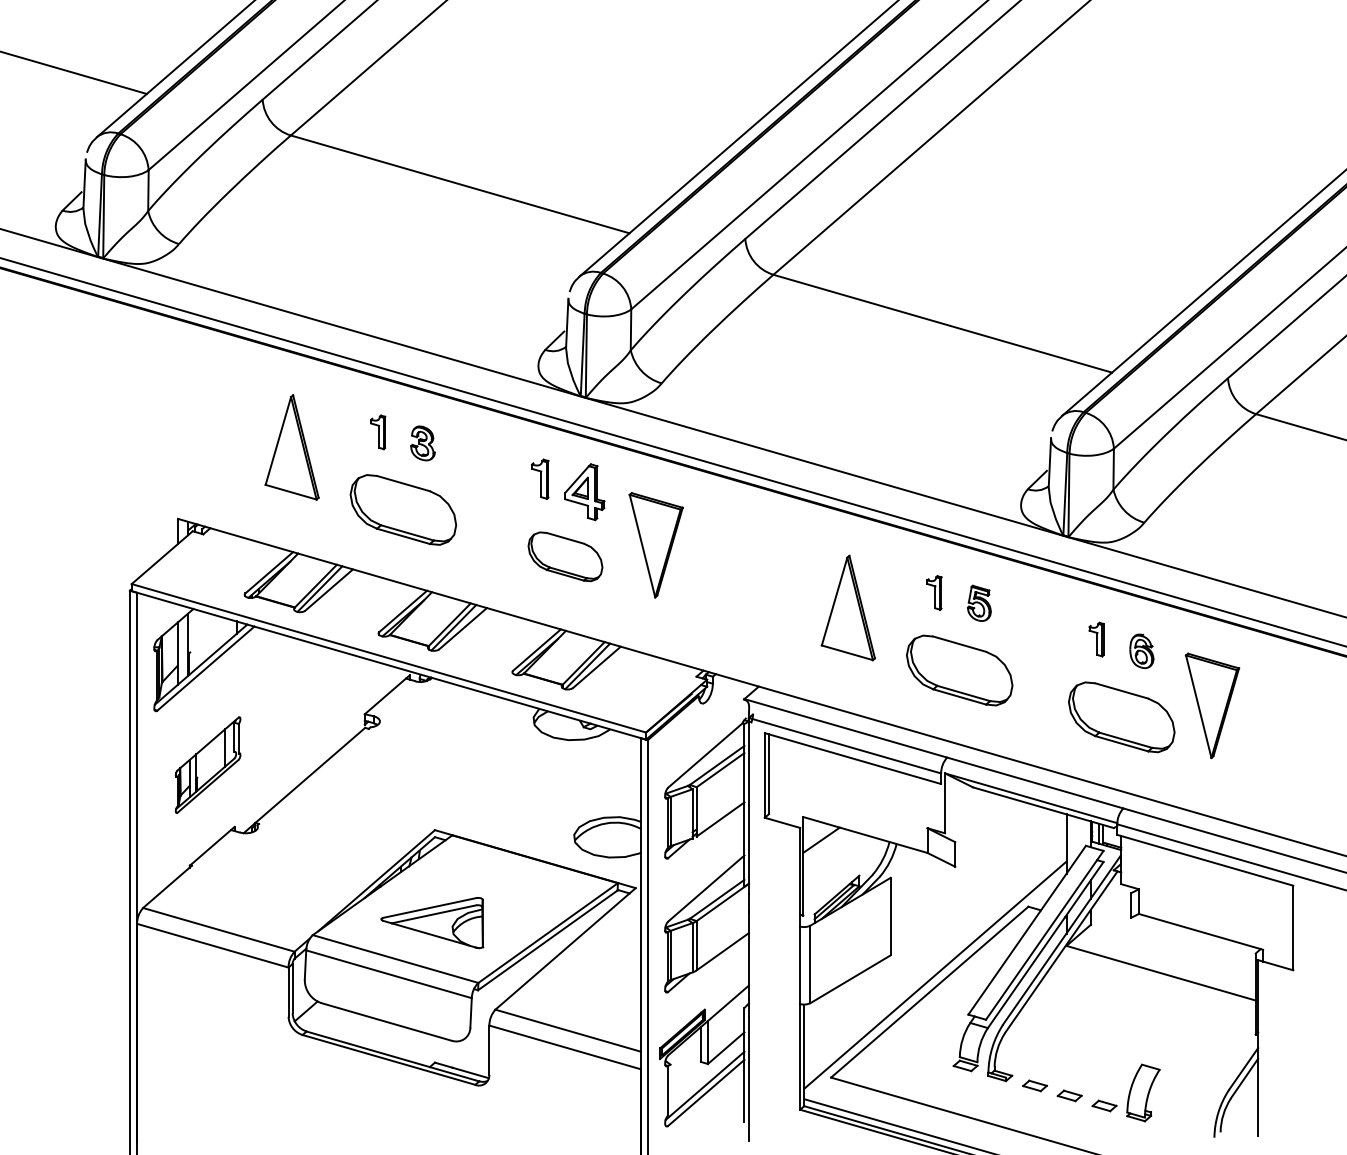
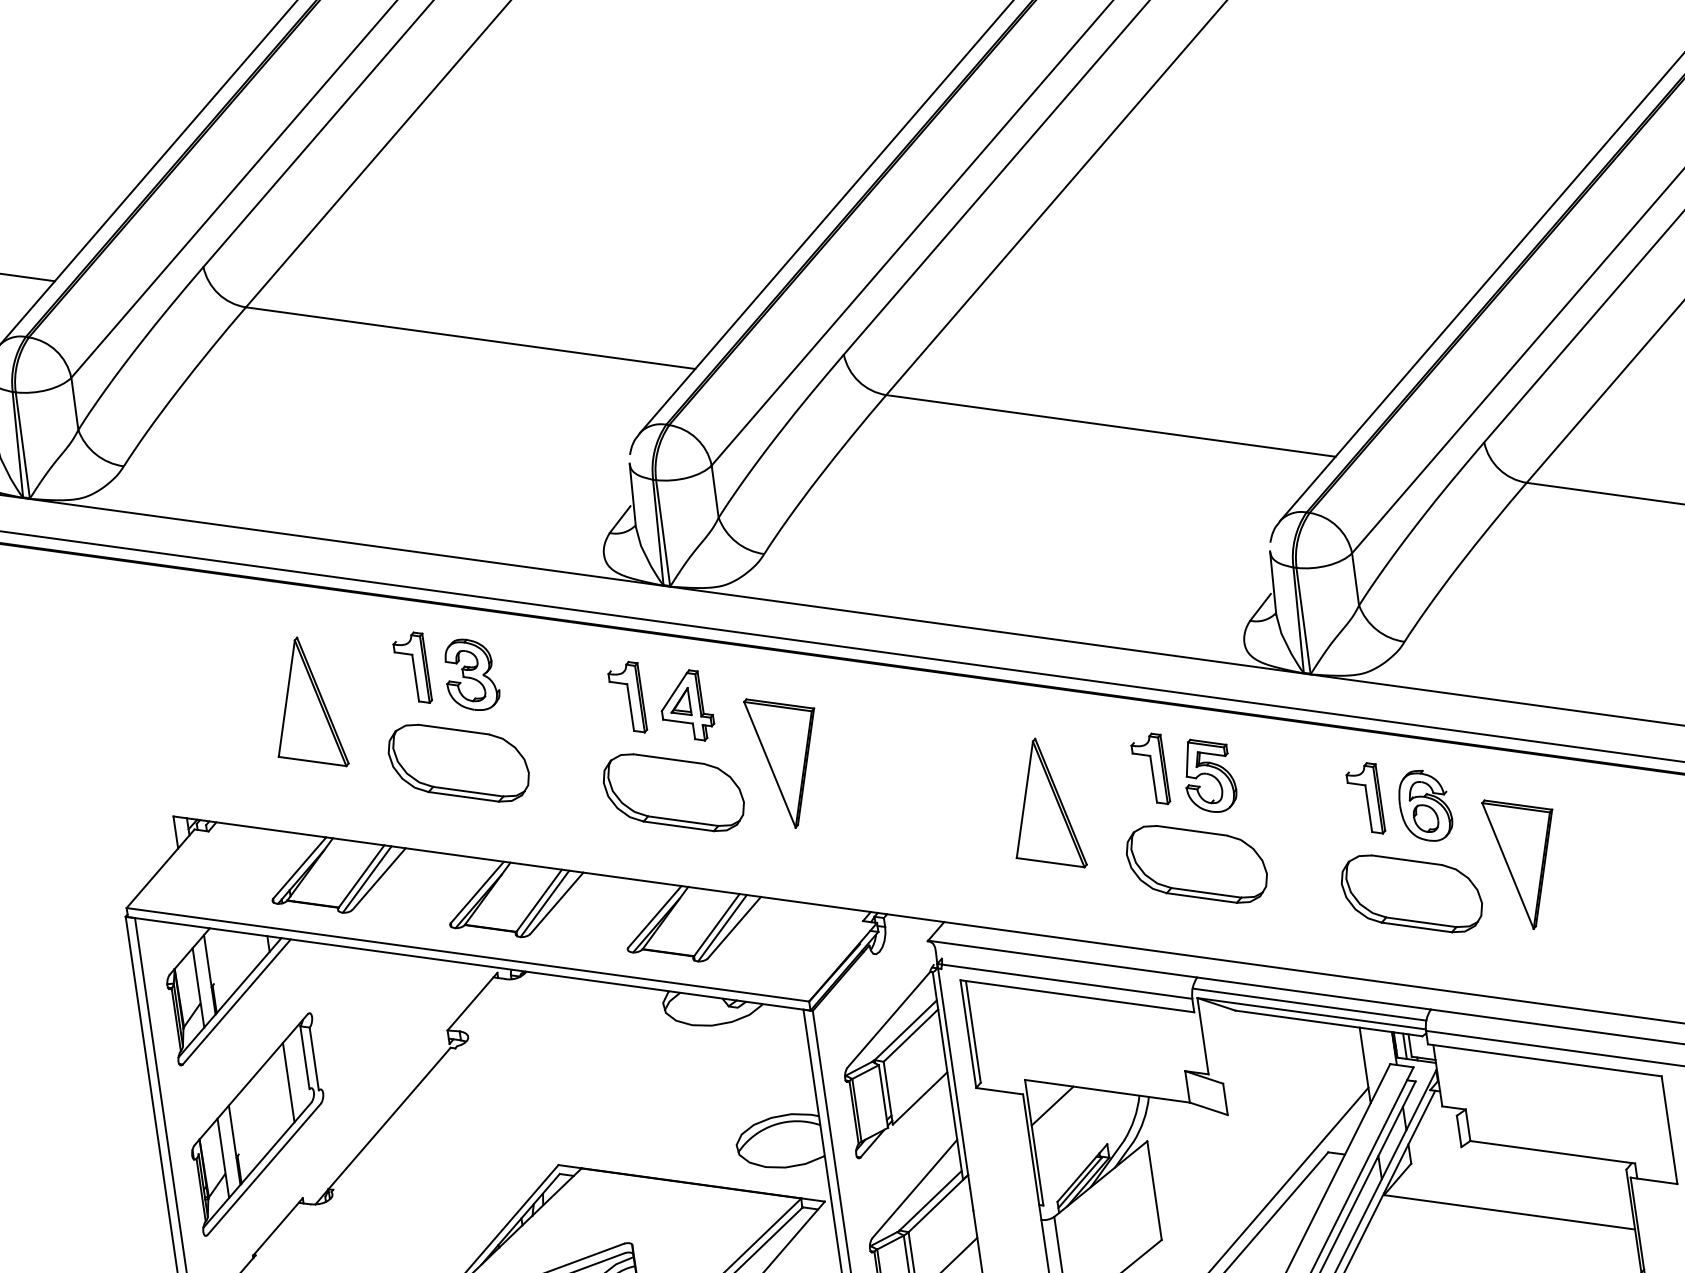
part: (377, 432) -> (411, 669), size x1.67
part: (422, 443) -> (470, 675), size x1.67
part: (539, 479) -> (626, 699), size x1.43
part: (565, 556) -> (673, 792), size x1.43
part: (934, 592) -> (1150, 769), size x1.67
part: (979, 603) -> (1209, 775), size x1.67
part: (1096, 639) -> (1365, 799), size x1.67
part: (1141, 651) -> (1424, 806), size x1.67
part: (207, 764) -> (256, 1123), size x1.67
line: (1030, 790) -> (1309, 1003), added

